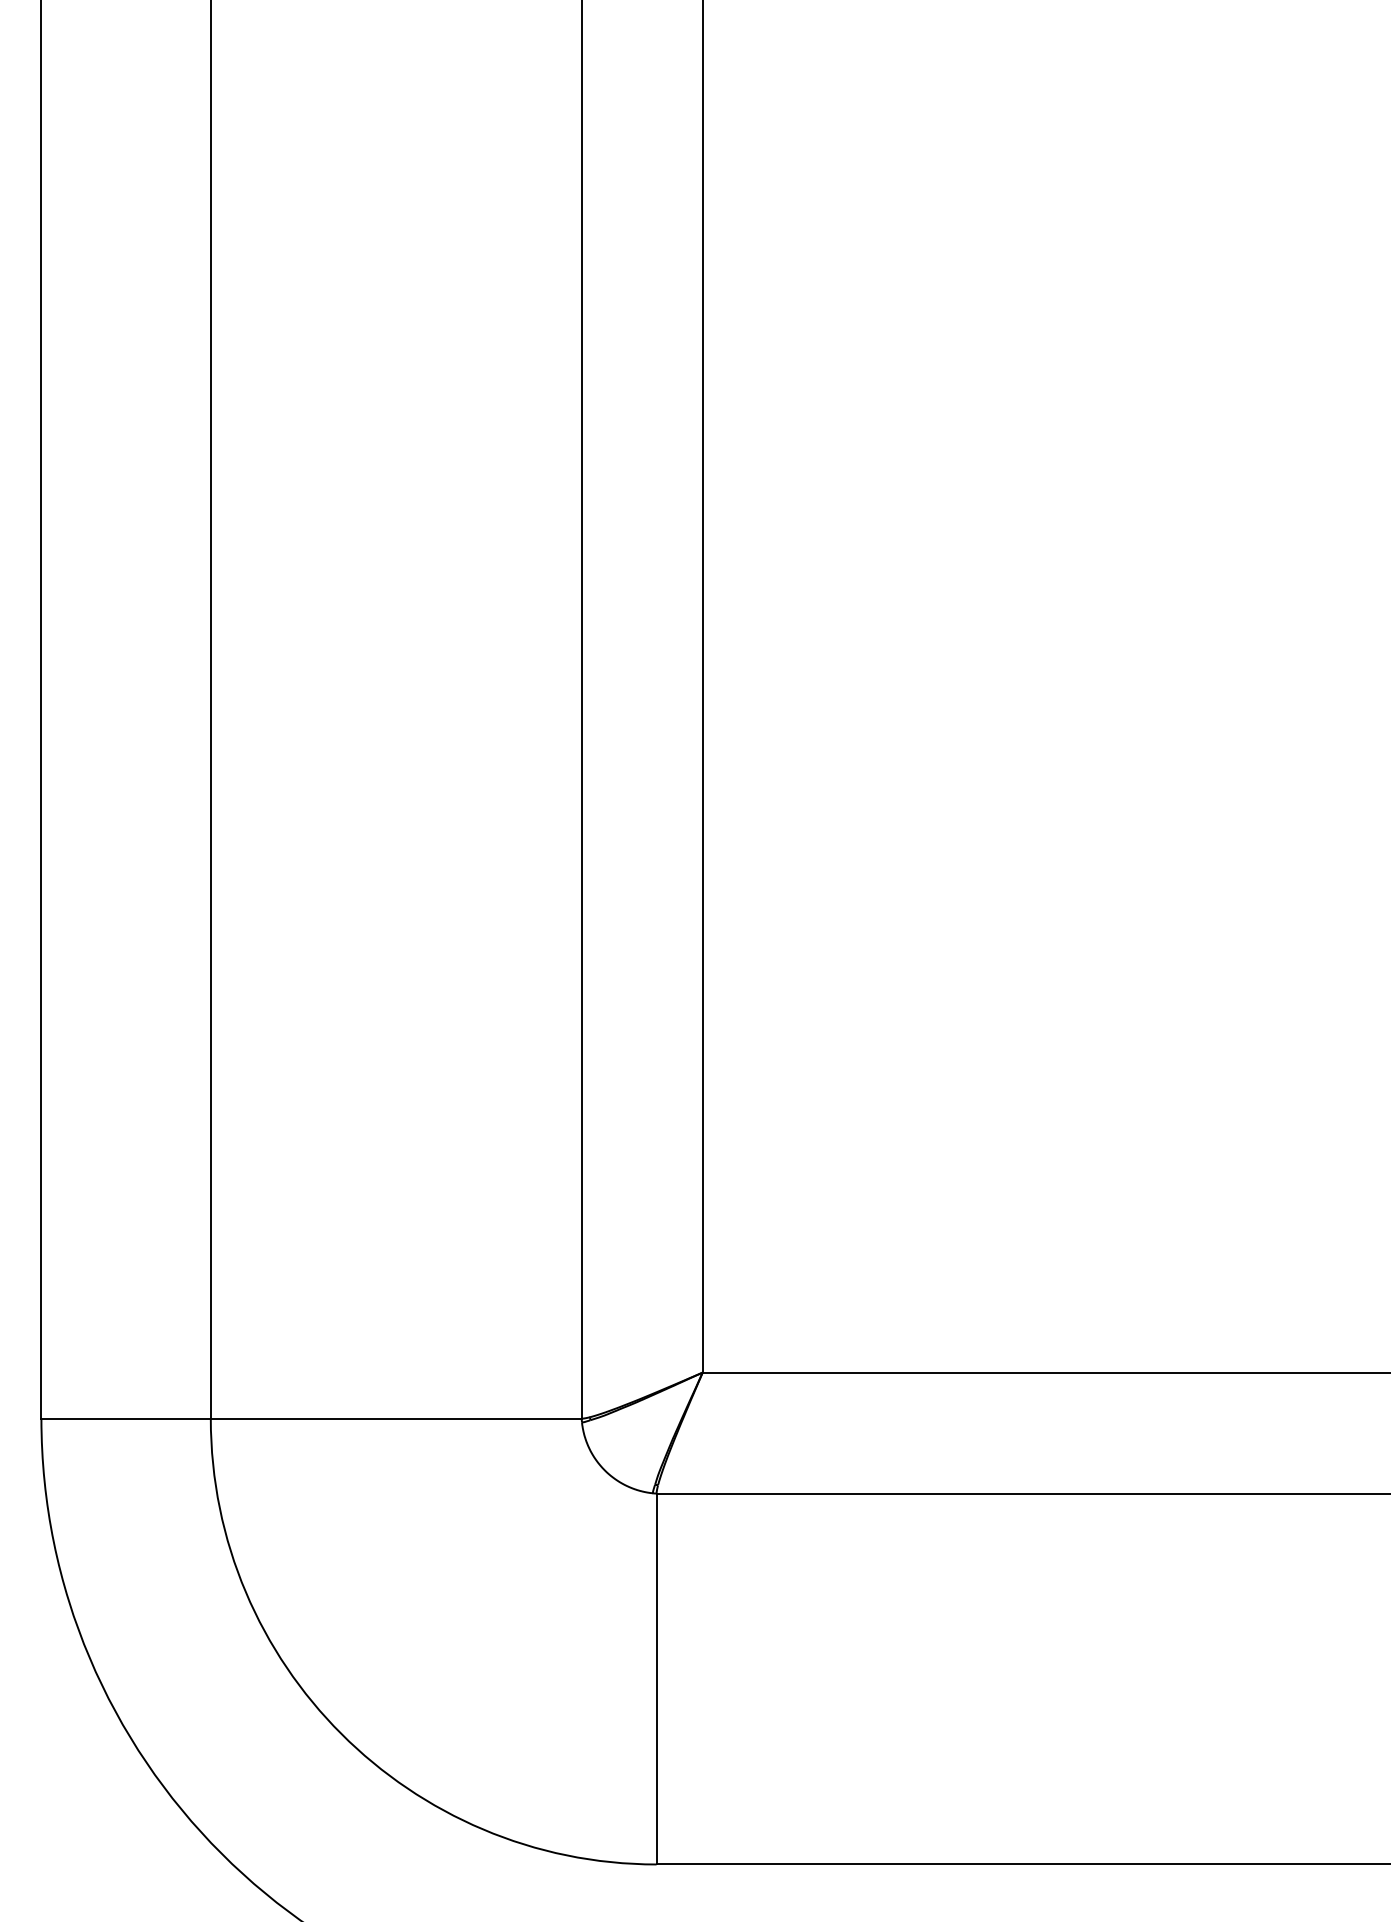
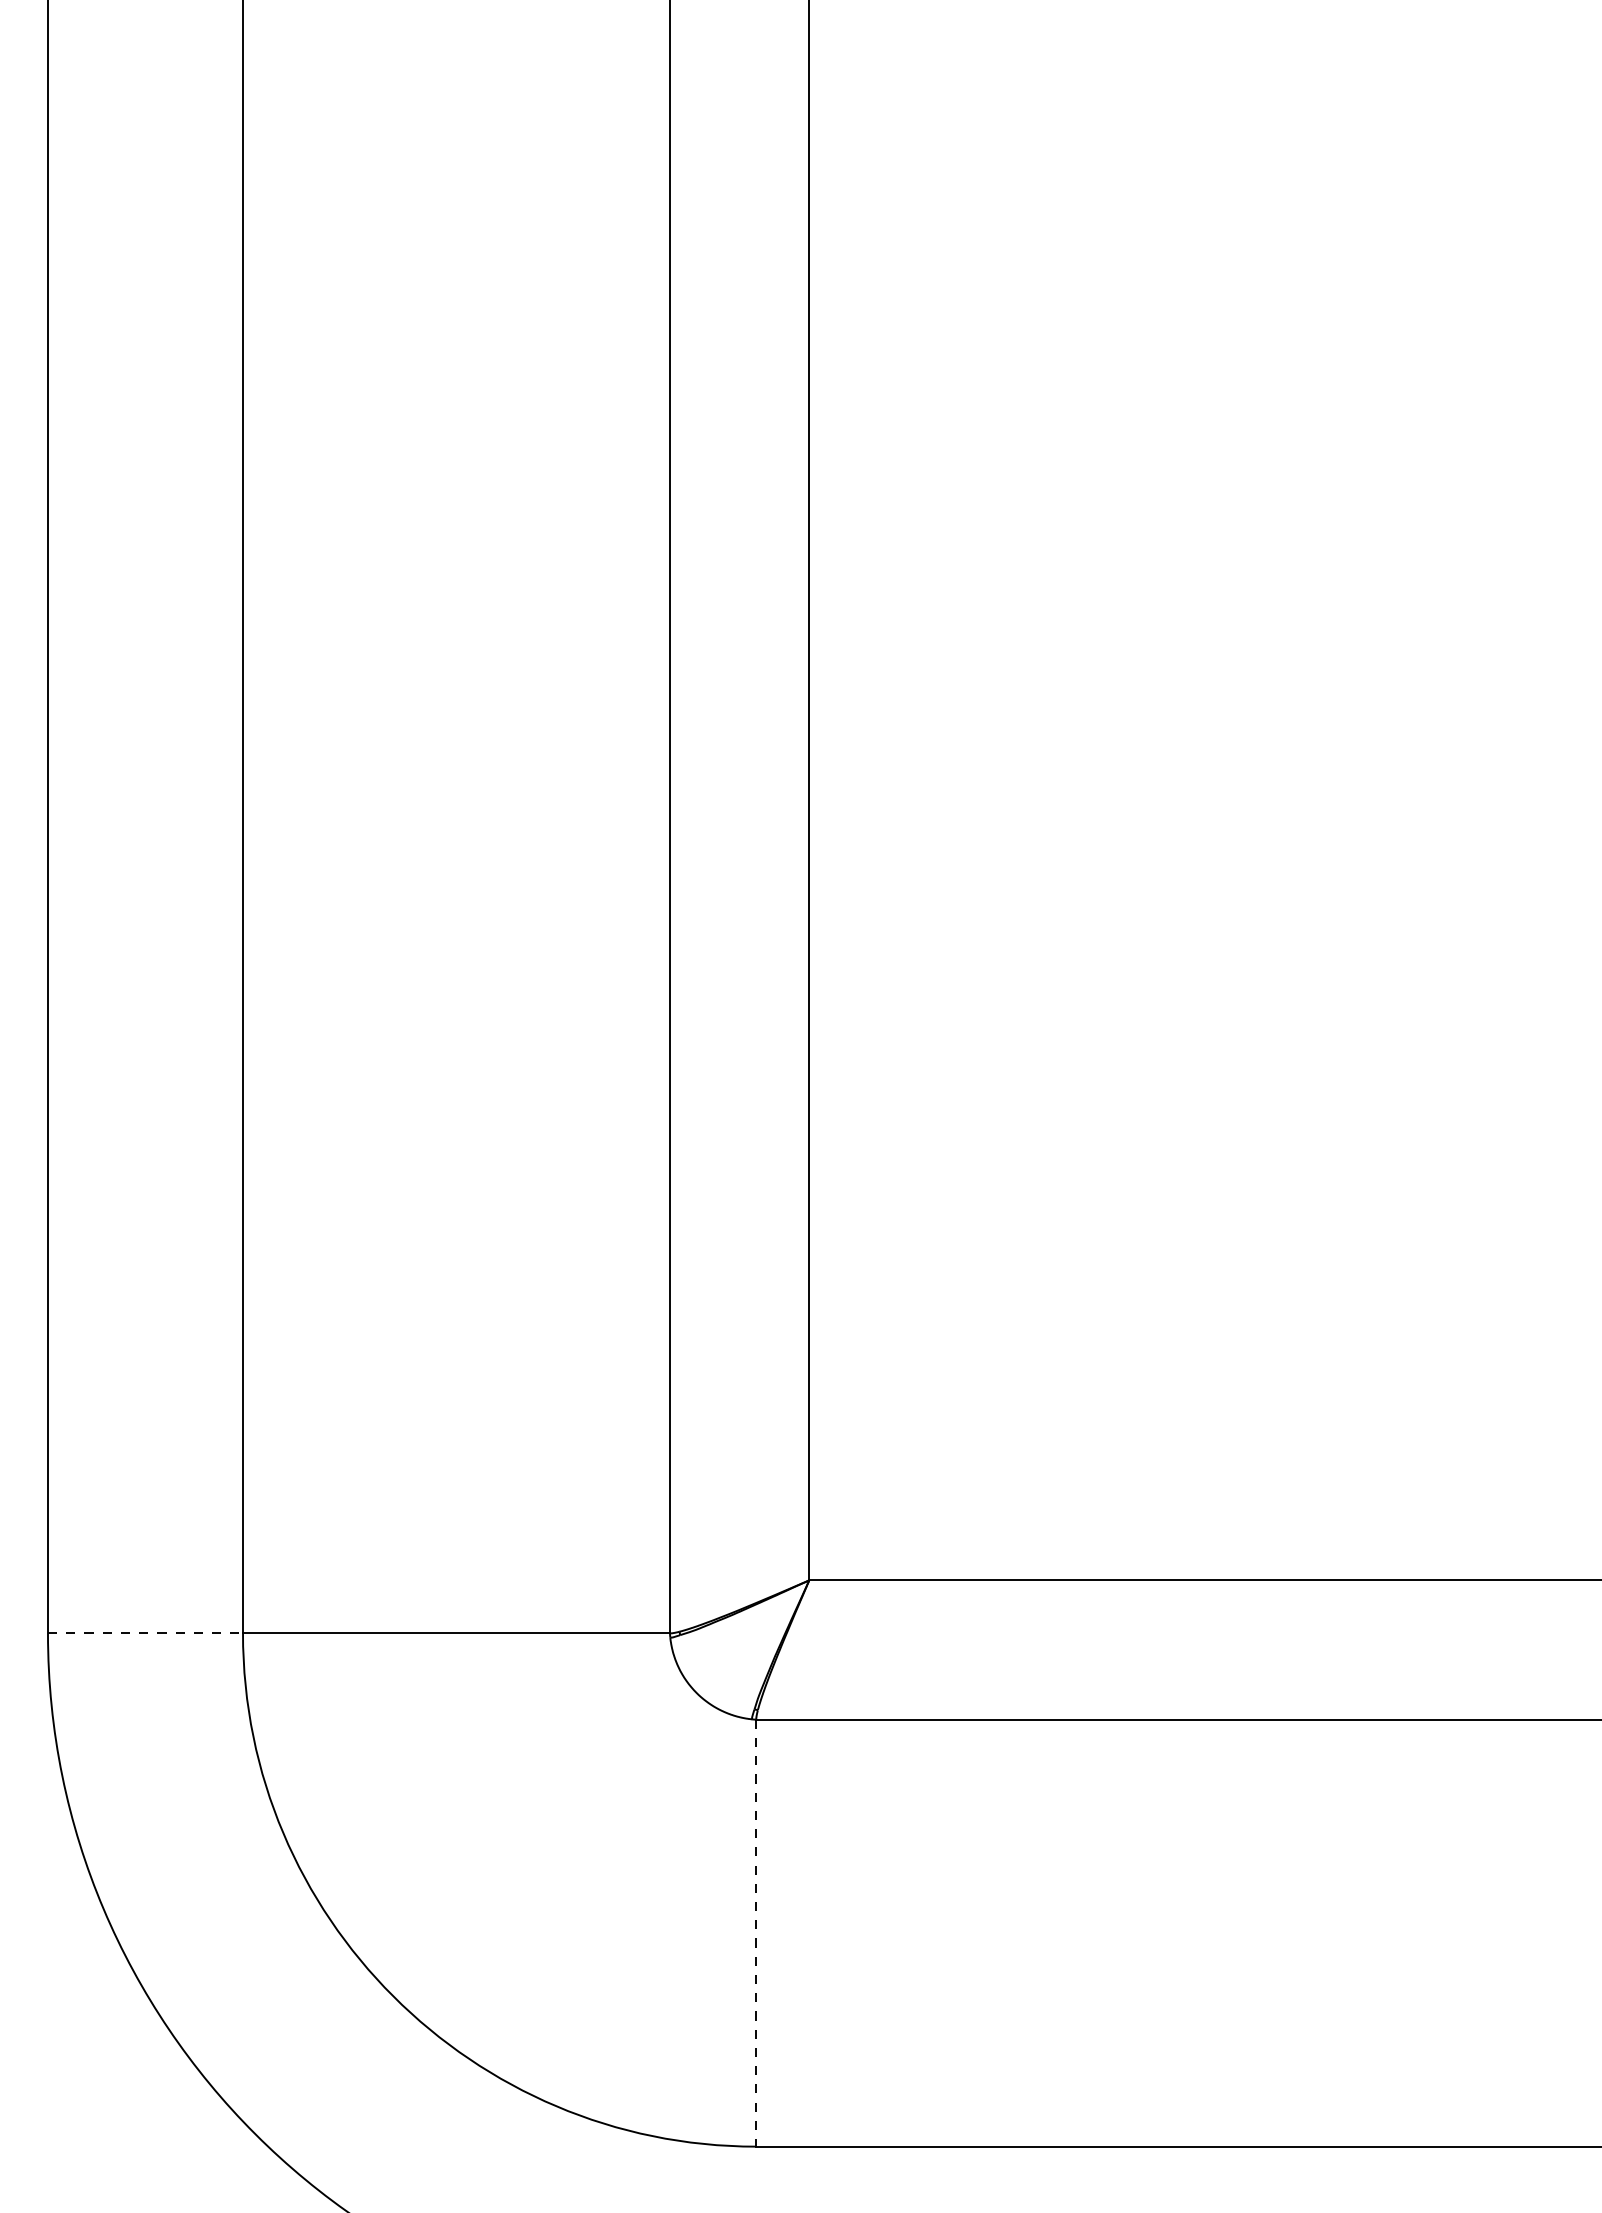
line: (126, 1418) -> (145, 1633), solid -> dashed
line: (656, 1679) -> (756, 1933), solid -> dashed

